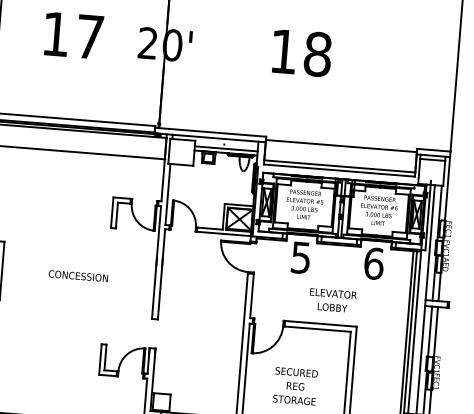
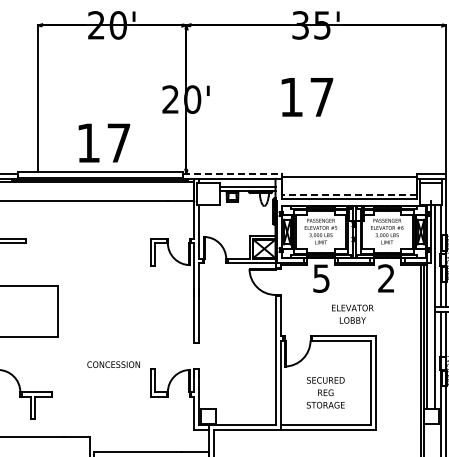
text: (73, 35) -> (104, 142), moved
text: (317, 54) -> (321, 97), 18 -> 17
line: (211, 131) -> (233, 173), solid -> dashed
line: (338, 165) -> (348, 194), solid -> dashed
text: (374, 263) -> (386, 278), 6 -> 2
text: (78, 275) -> (113, 364), moved

